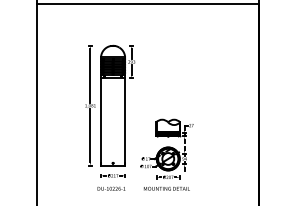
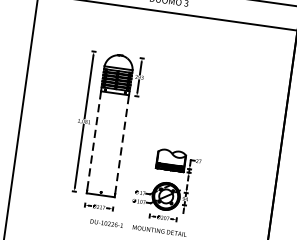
line: (125, 120) -> (122, 144), solid -> dashed
line: (101, 121) -> (94, 141), solid -> dashed
text: (111, 188) -> (106, 223), moved

